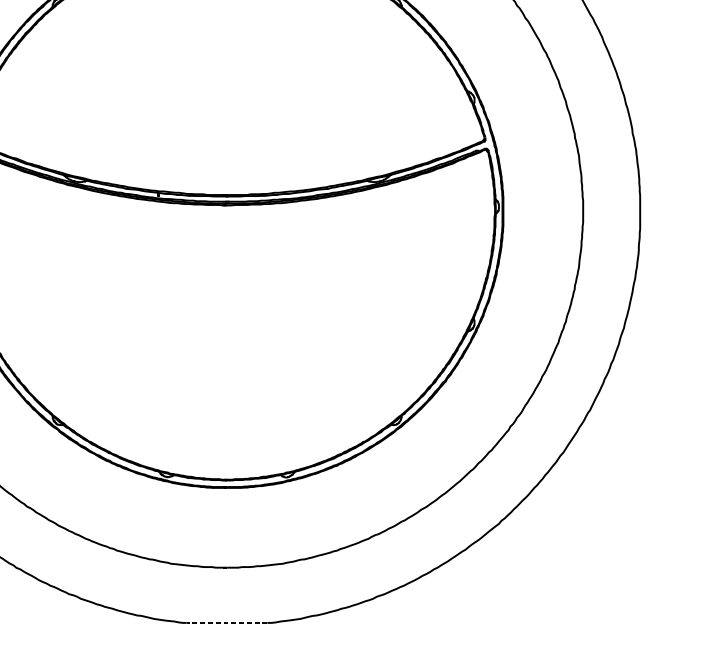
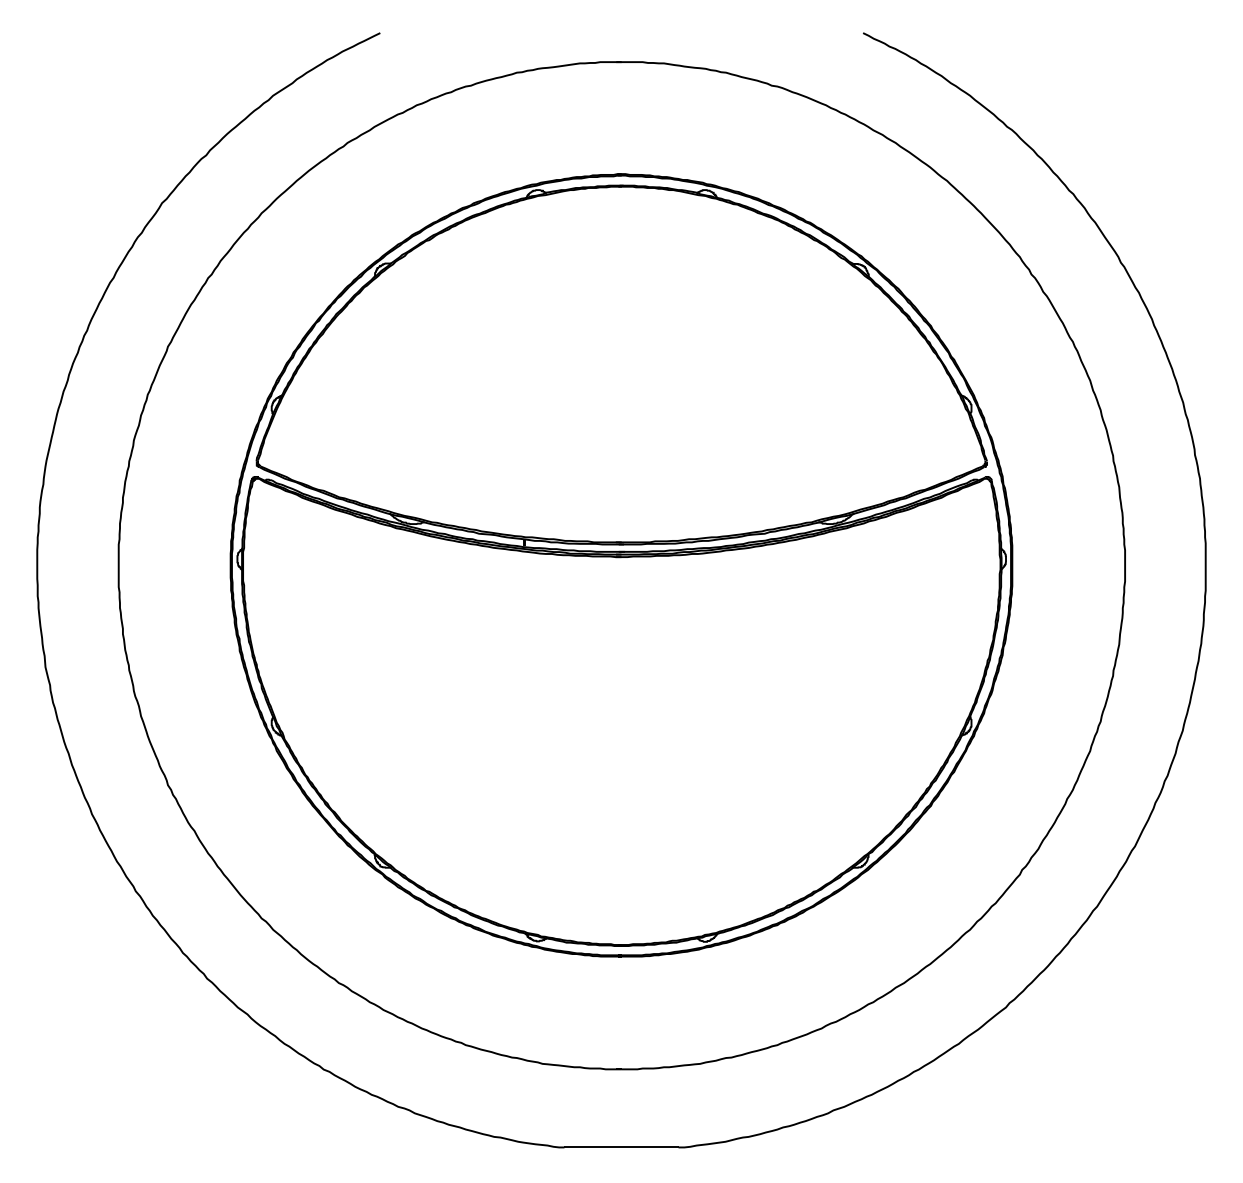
line: (227, 622) -> (621, 1147), dashed -> solid

